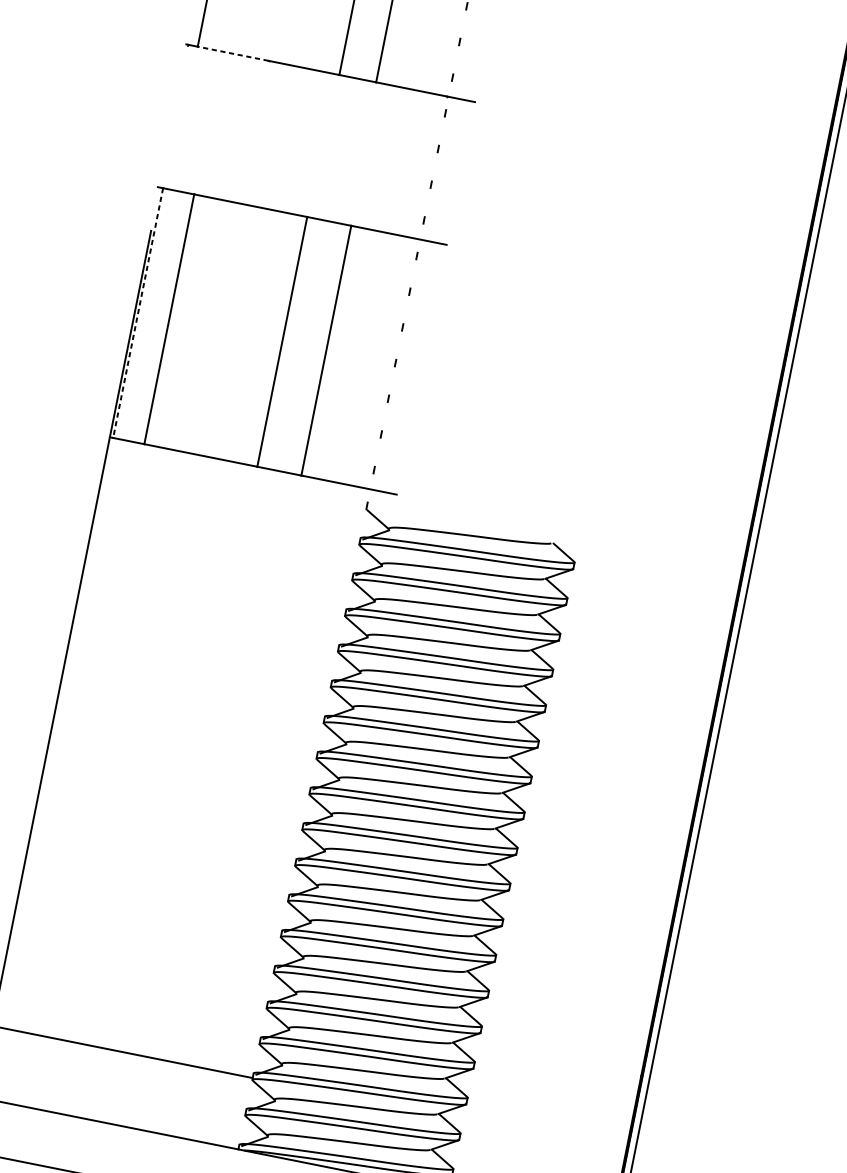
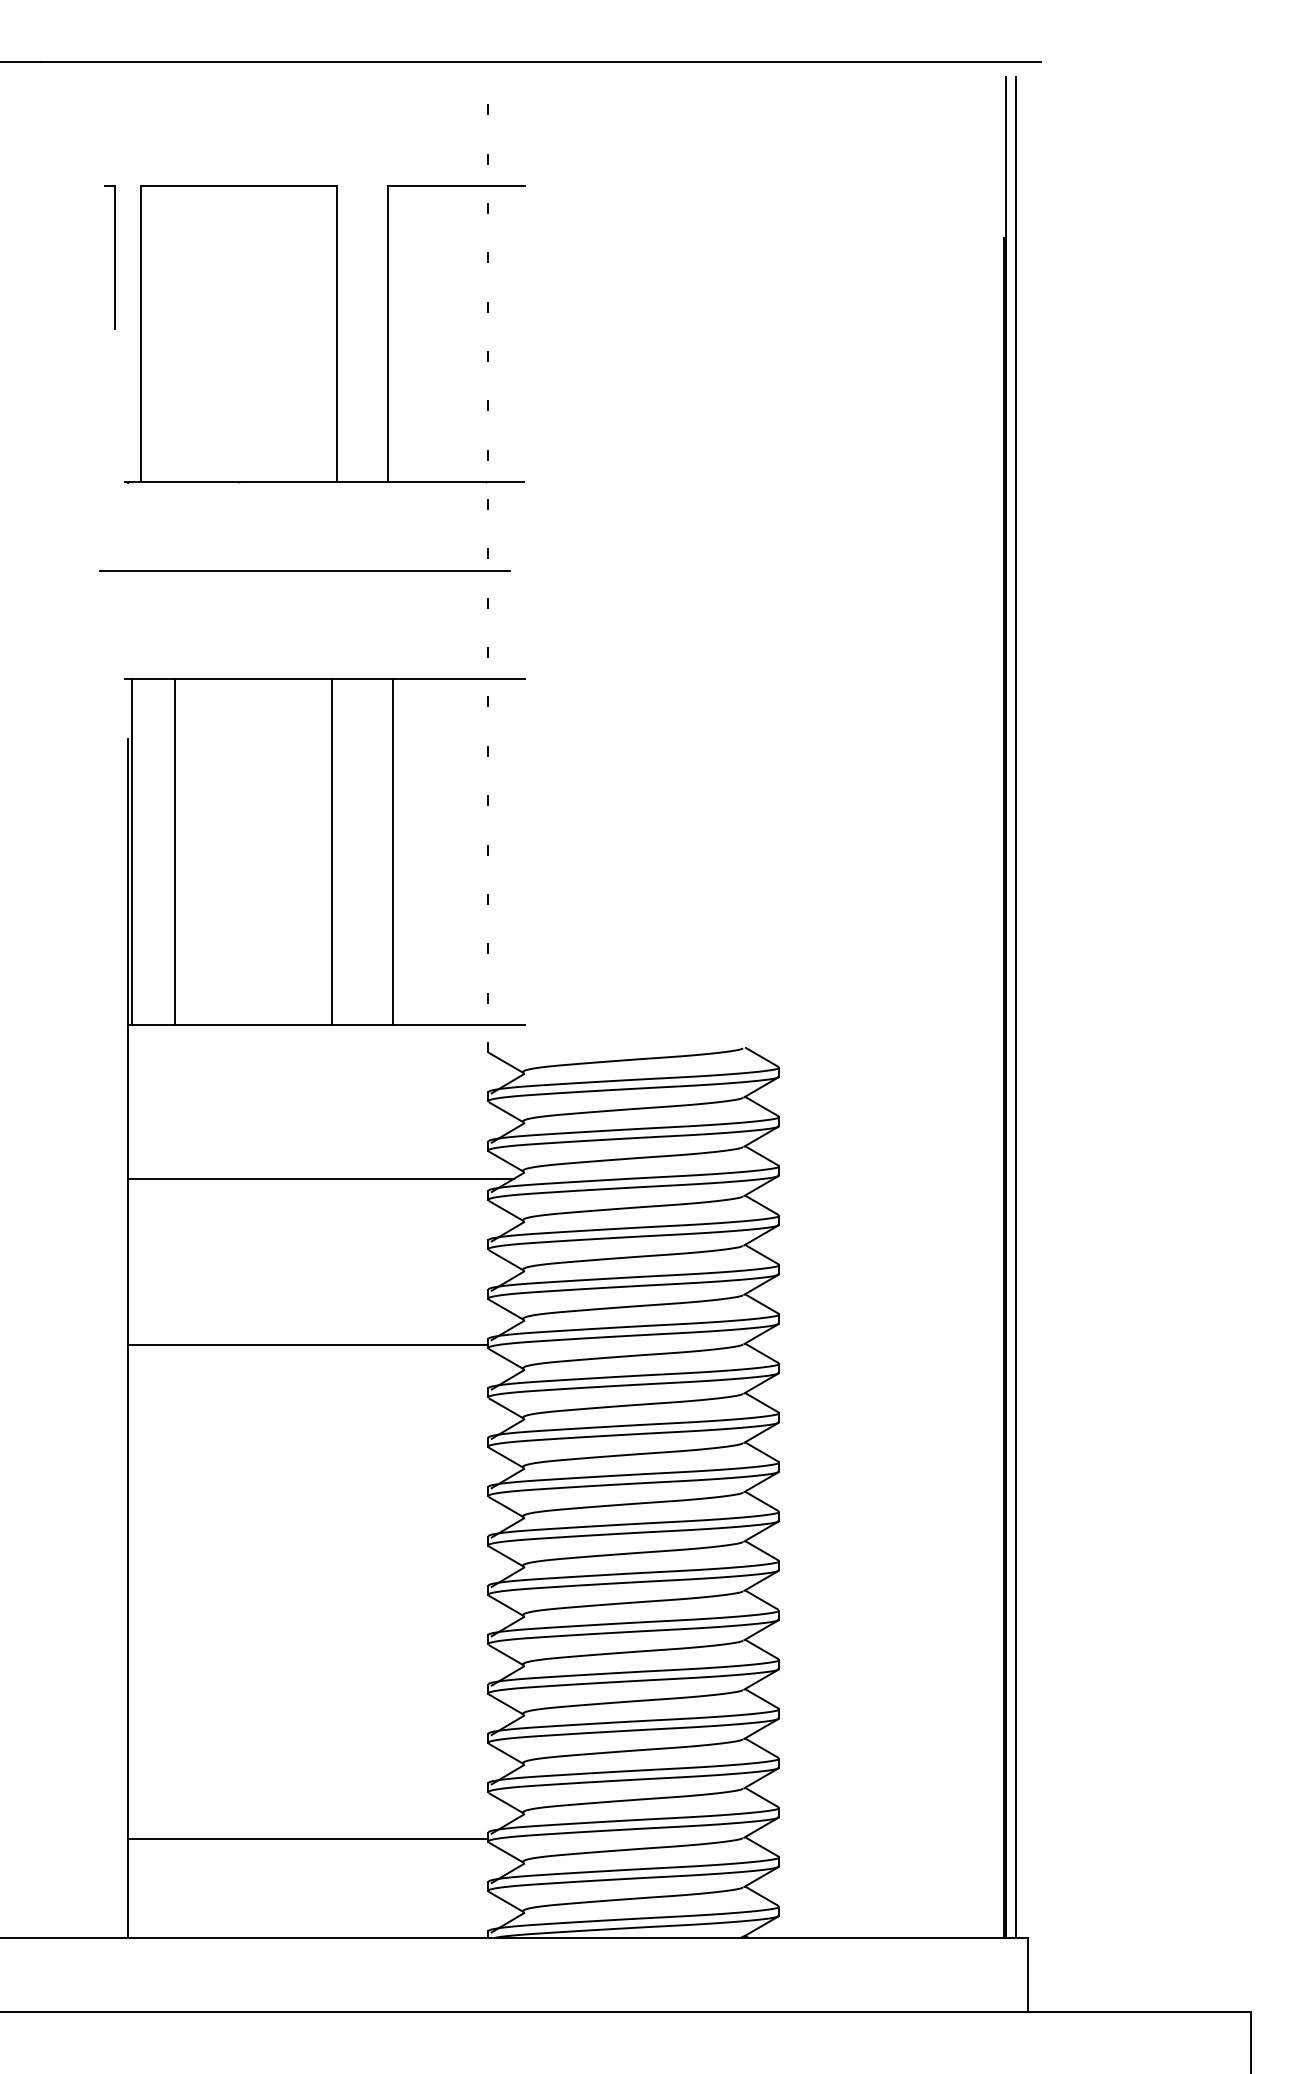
line: (233, 53) -> (189, 481), dashed -> solid
line: (303, 134) -> (304, 570), added
line: (138, 312) -> (132, 851), dashed -> solid
line: (227, 576) -> (320, 1178), added
line: (193, 695) -> (307, 1345), added

